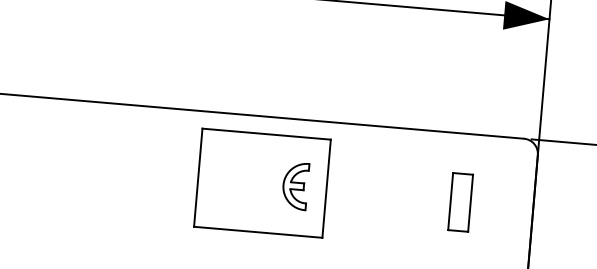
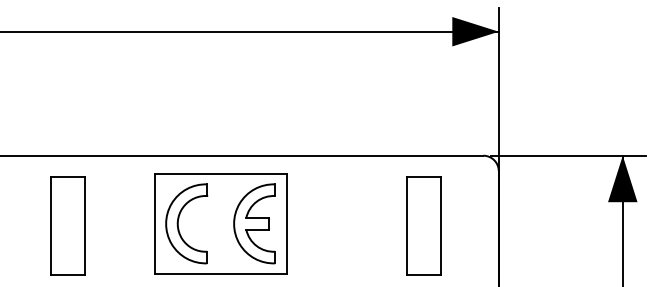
part: (113, 172) -> (67, 225), added
part: (221, 179) -> (178, 223), added
part: (295, 185) -> (254, 223), size x1.67
part: (459, 201) -> (423, 225), size x1.67

